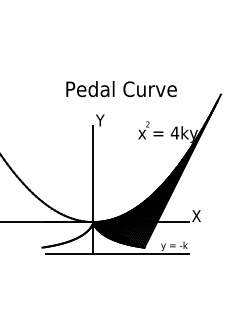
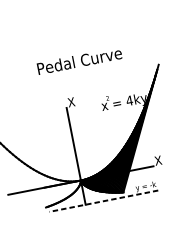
text: (121, 89) -> (79, 61), moved
text: (100, 120) -> (71, 102), Y -> X
line: (117, 254) -> (104, 201), solid -> dashed

